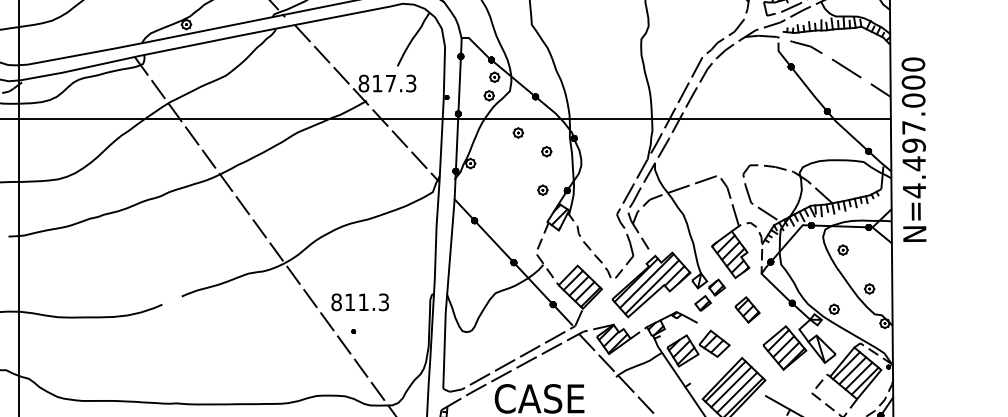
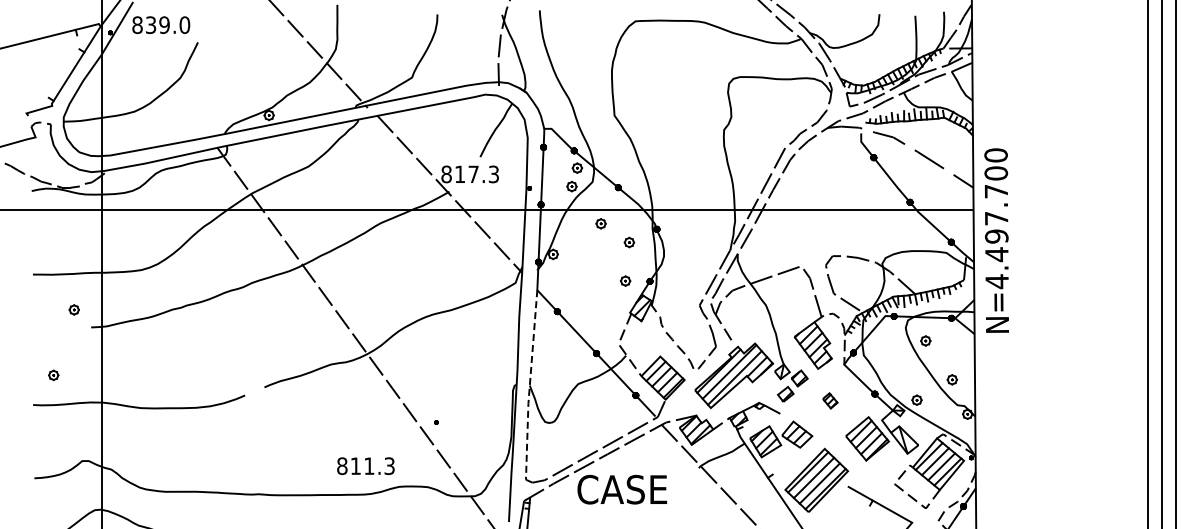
text: (913, 100) -> (996, 191), N=4.497.000 -> N=4.497.700
line: (446, 294) -> (529, 385), solid -> dashed
text: (359, 302) -> (365, 466), moved
part: (747, 309) -> (830, 400), size x0.6

